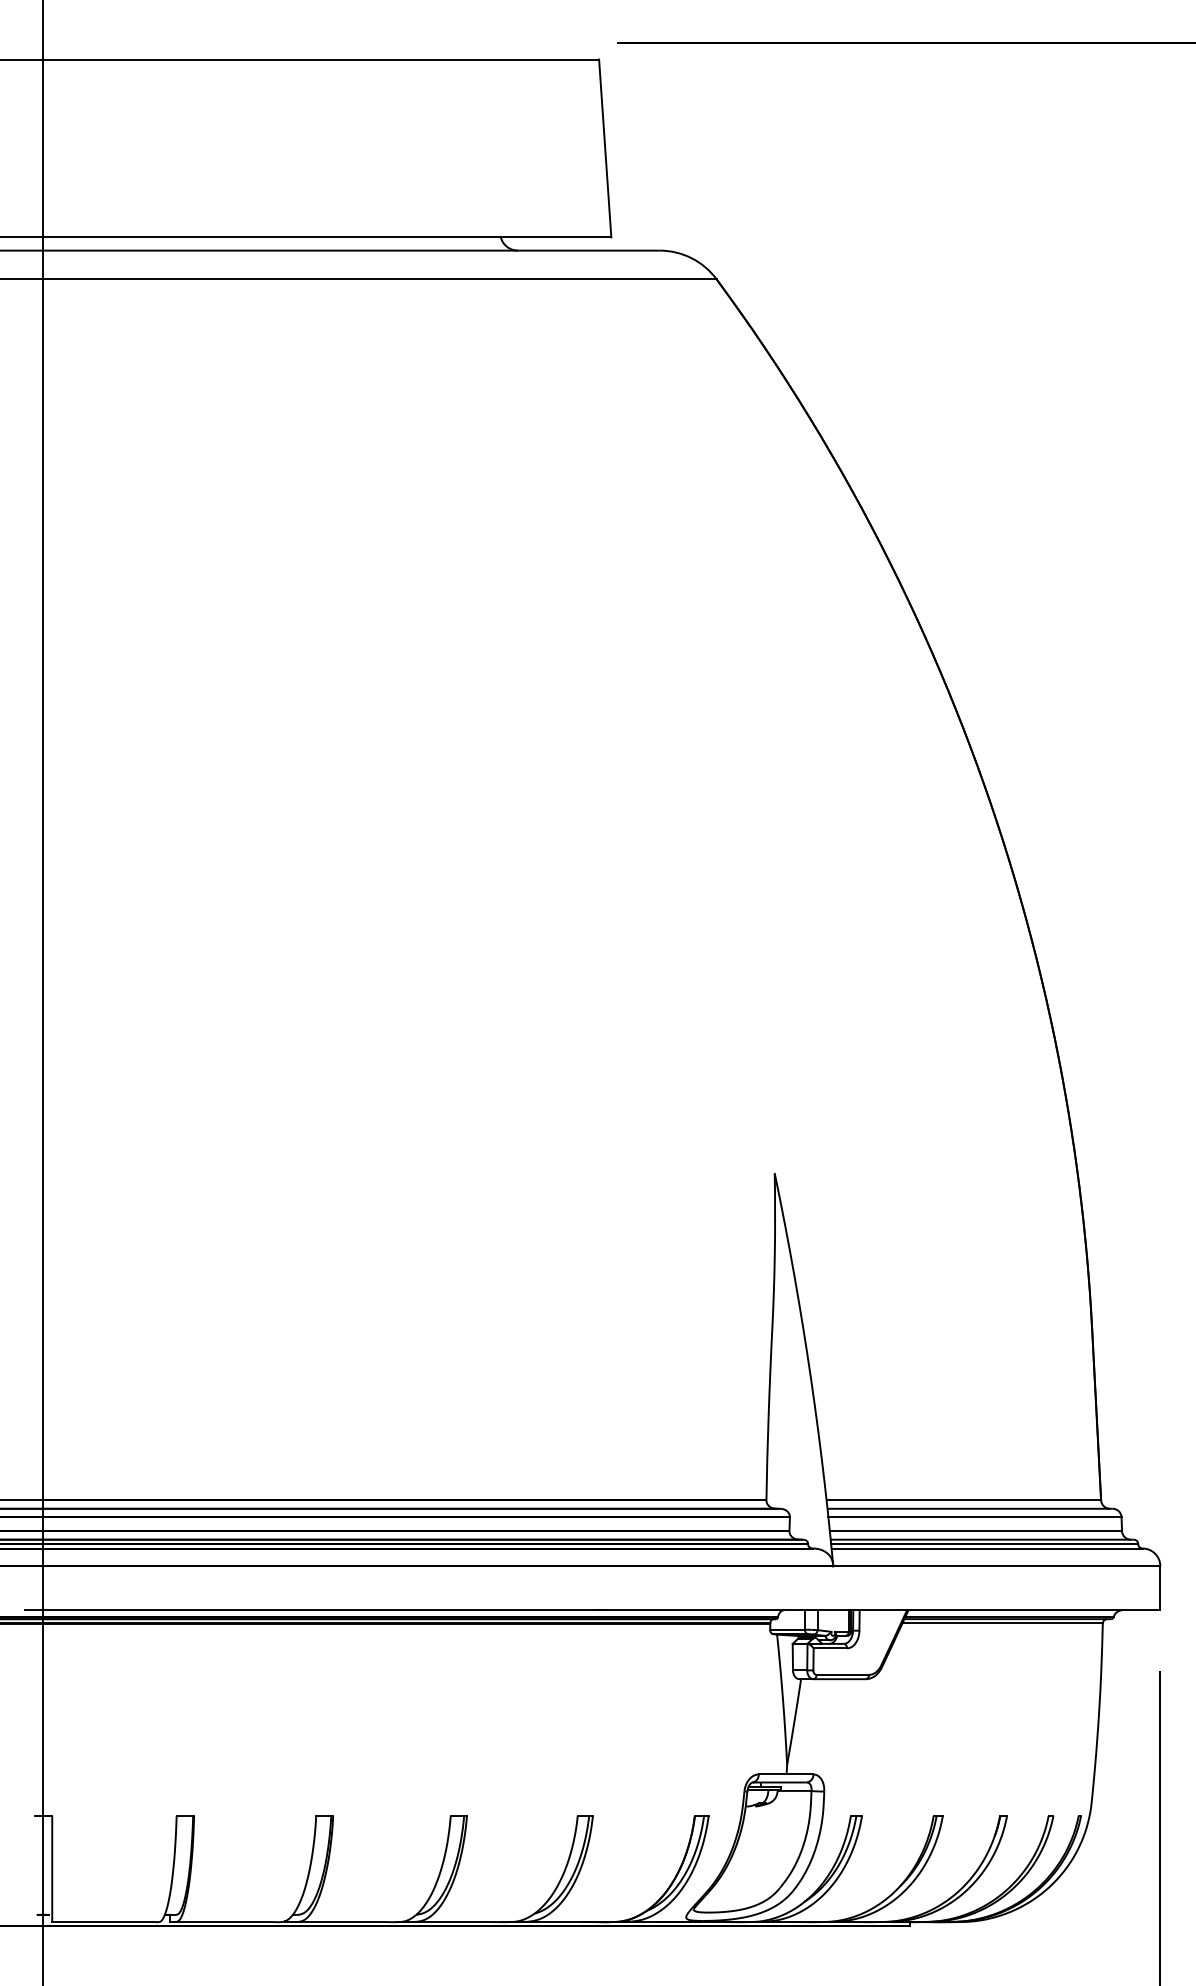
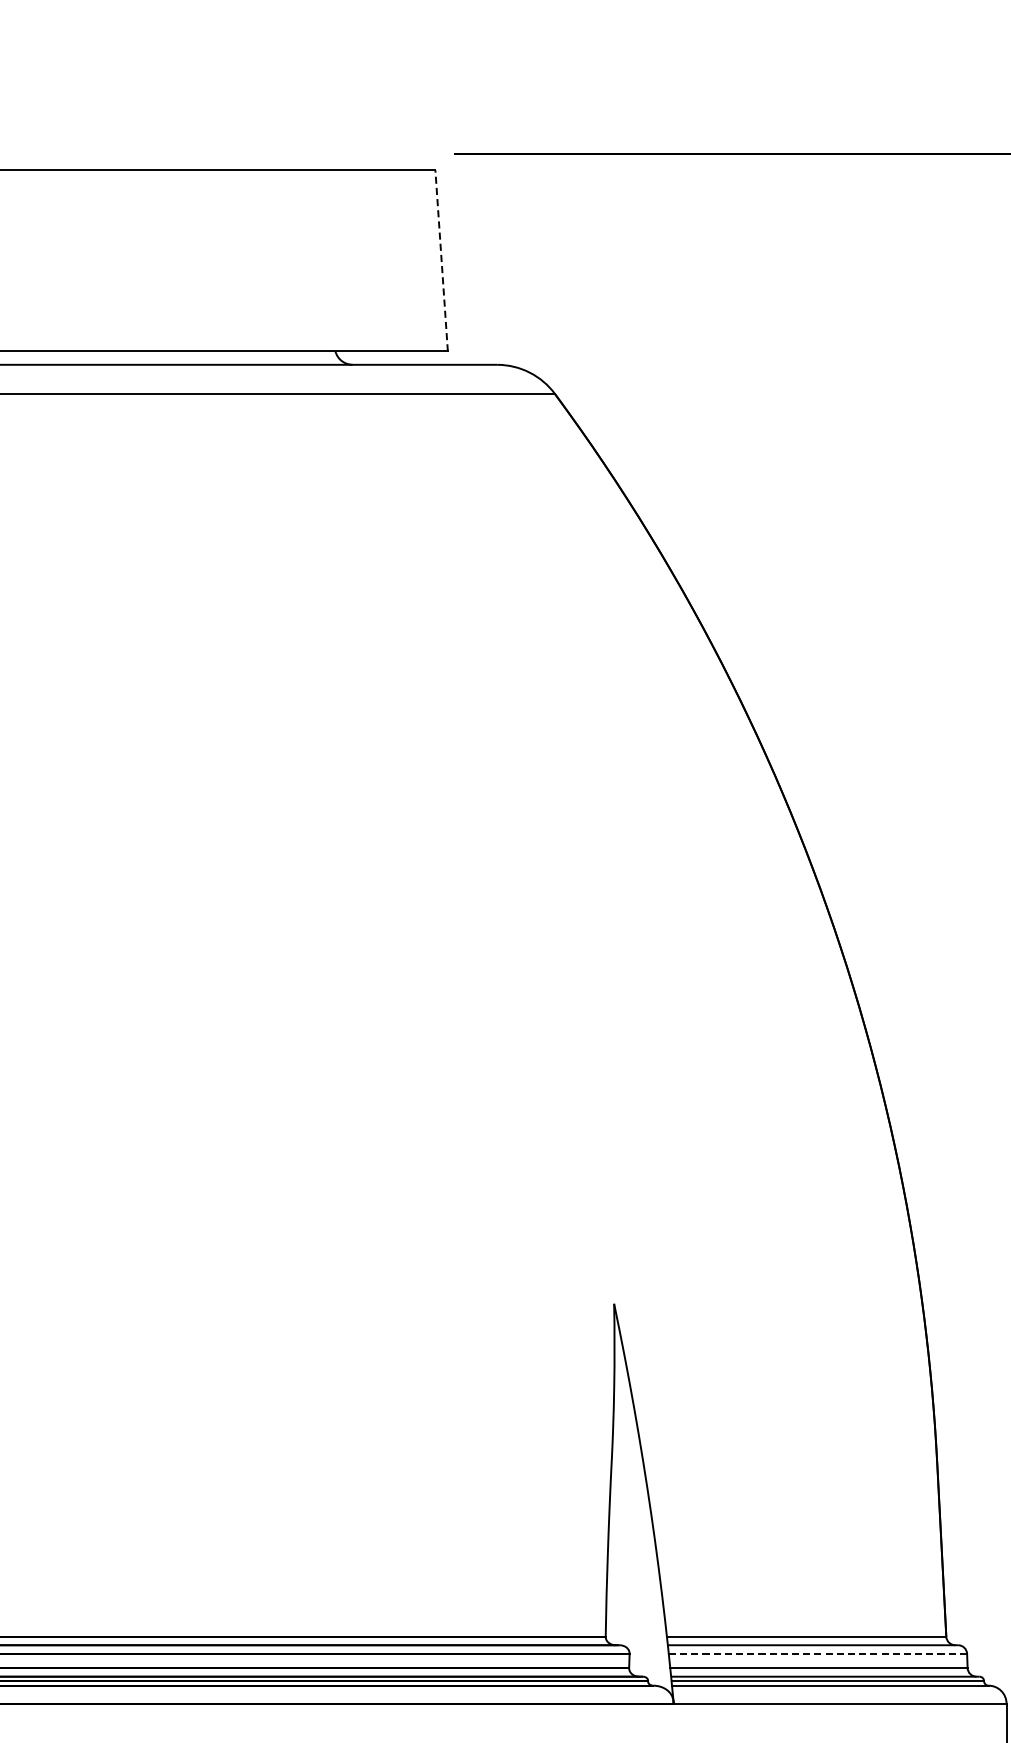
line: (605, 148) -> (441, 260), solid -> dashed
line: (974, 1517) -> (817, 1654), solid -> dashed

